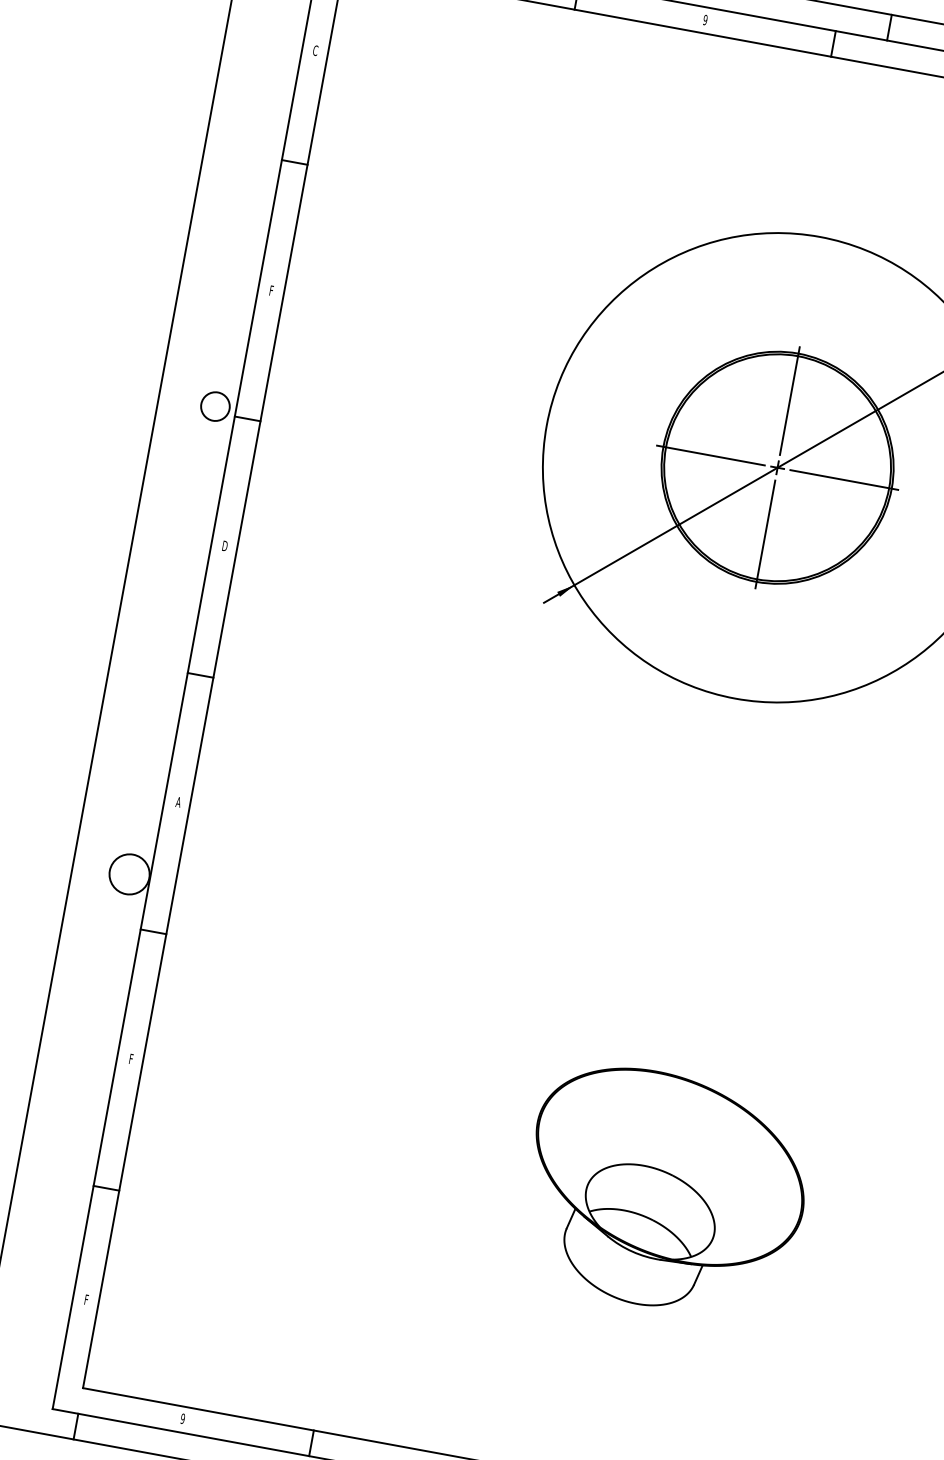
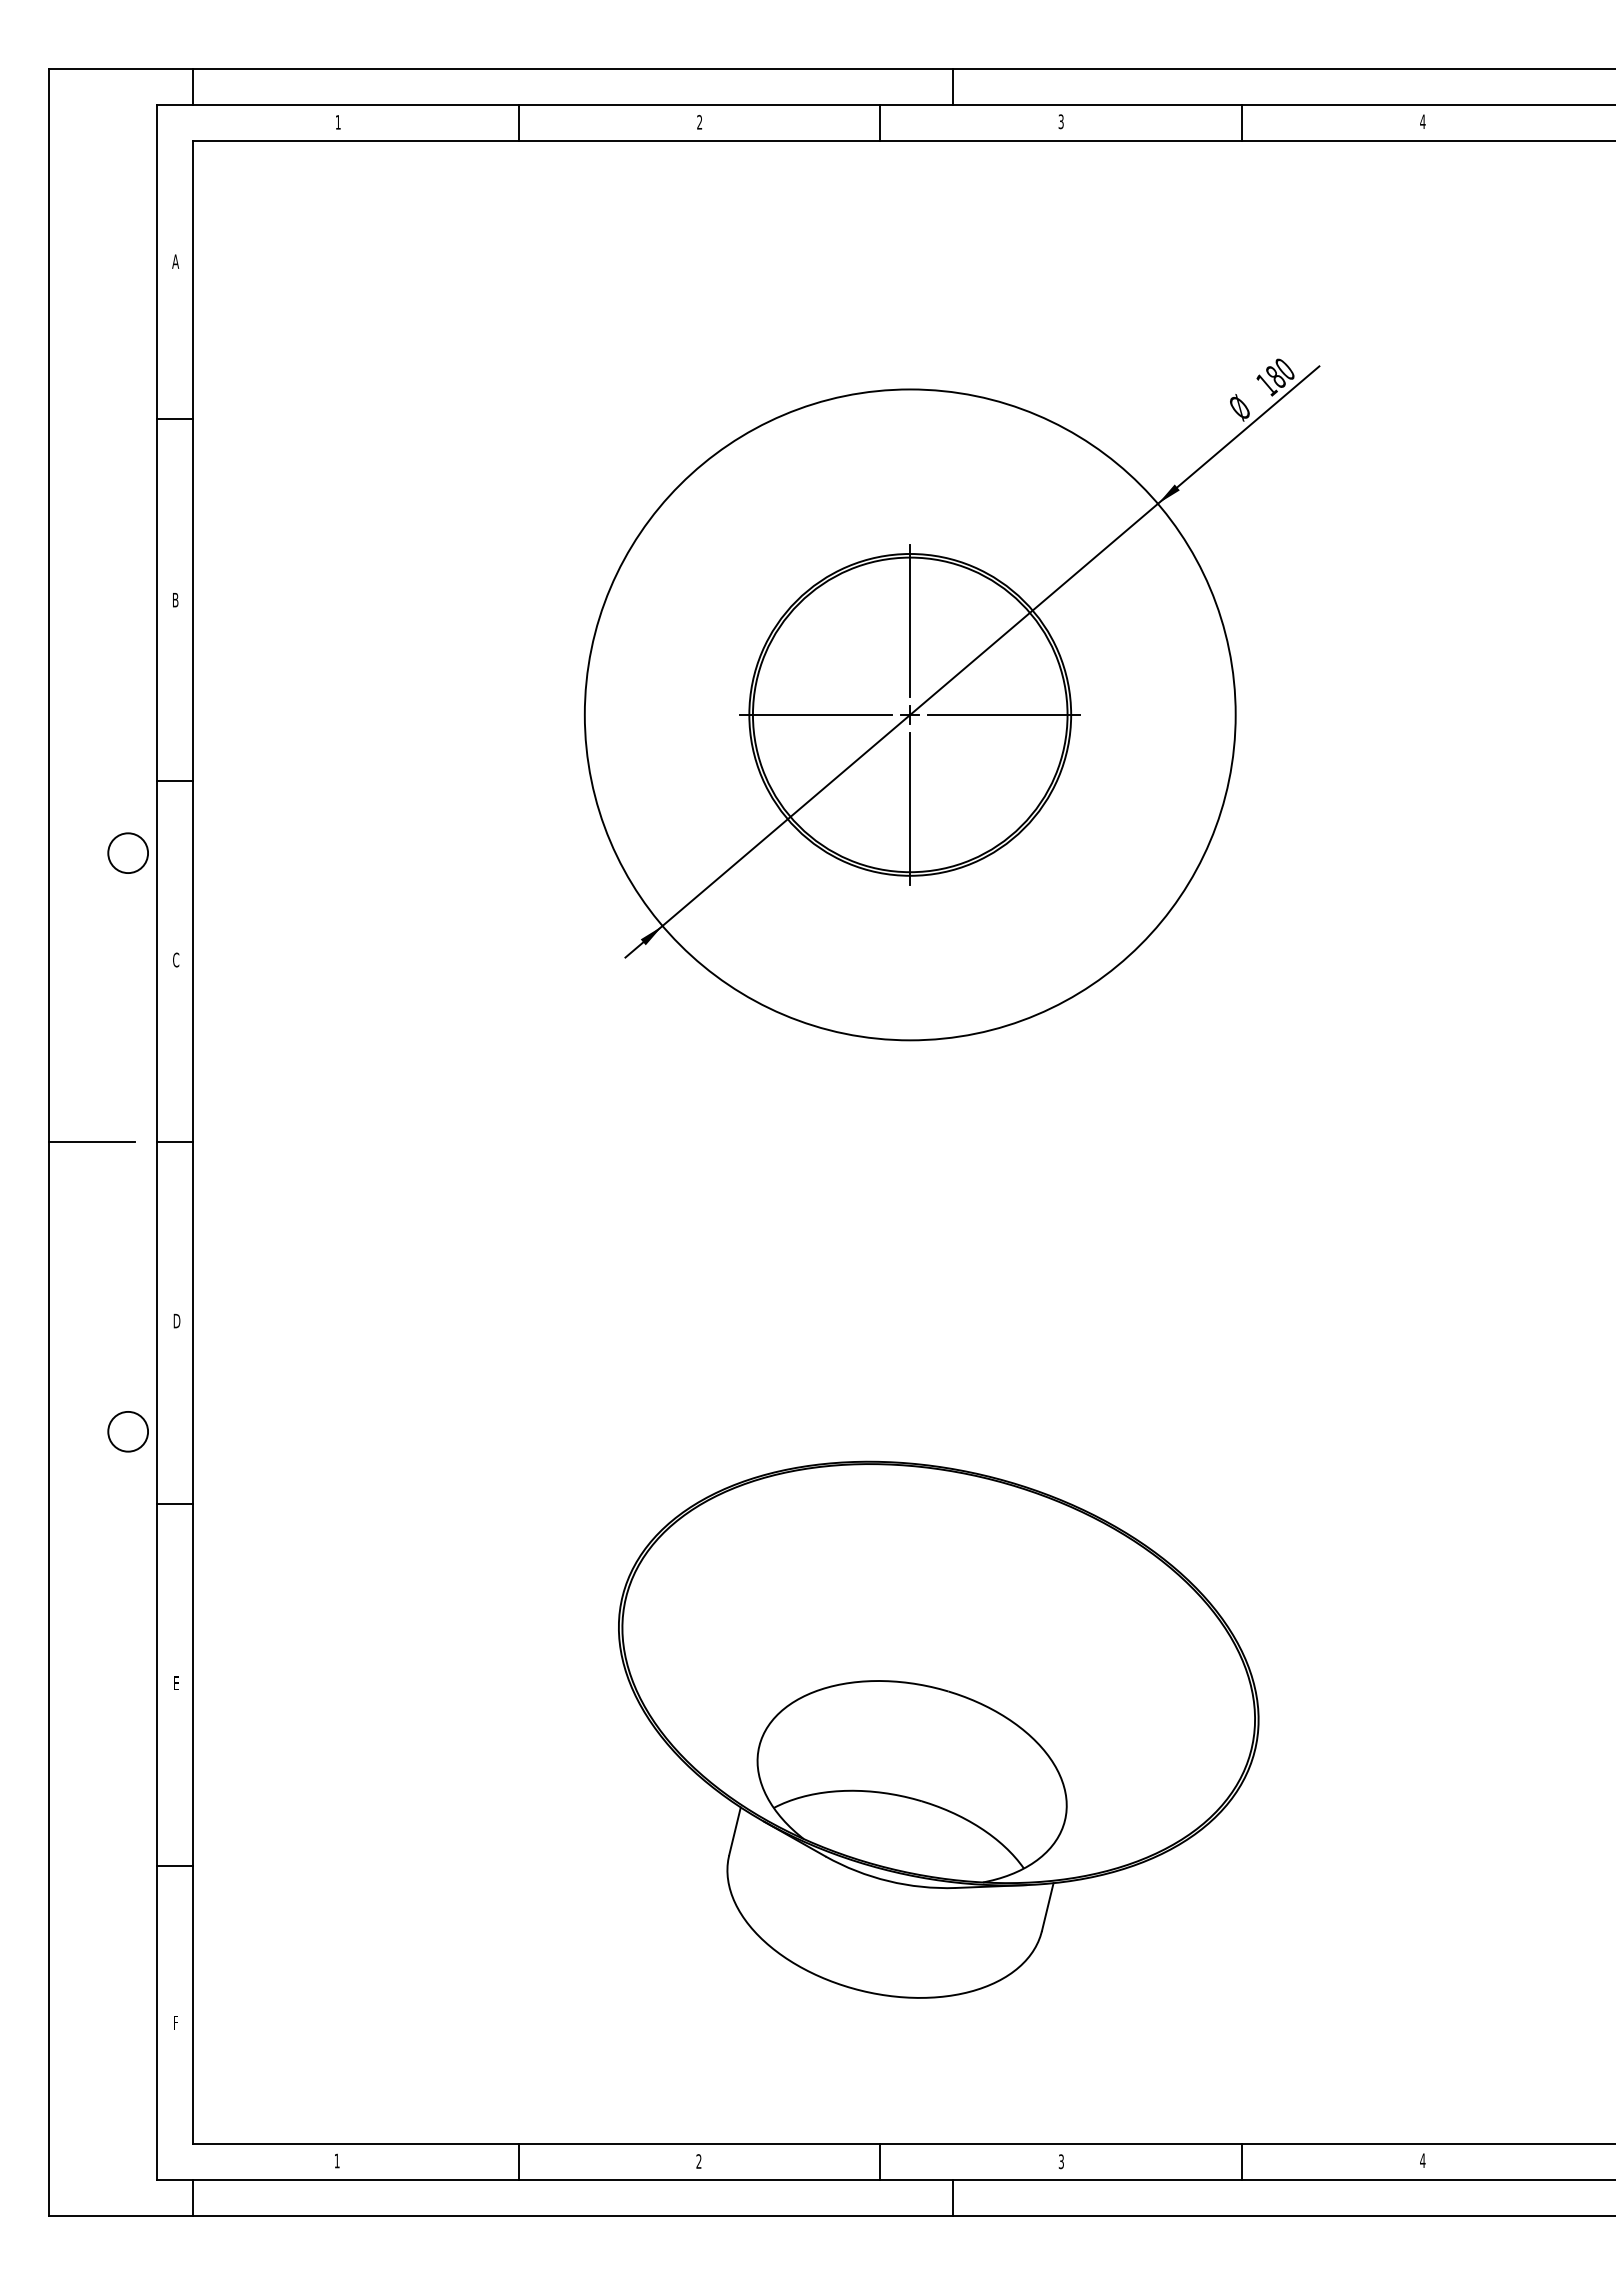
text: (705, 20) -> (699, 122), 9 -> 2
text: (315, 50) -> (175, 261), C -> A
text: (271, 290) -> (175, 600), F -> B
circle: (215, 406) -> (127, 852), moved
text: (225, 545) -> (176, 959), D -> C
line: (141, 664) -> (91, 1142), added
text: (178, 801) -> (176, 1320), A -> D
circle: (129, 874) -> (128, 1431), size x0.71
text: (131, 1058) -> (176, 1682), F -> E
part: (665, 1191) -> (938, 1729), size x1.67
text: (182, 1418) -> (336, 2160), 9 -> 1

